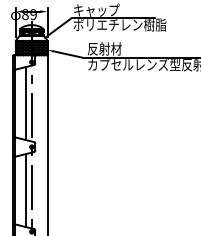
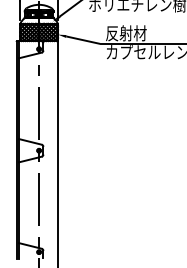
line: (25, 103) -> (31, 98), removed
line: (25, 190) -> (31, 202), removed

